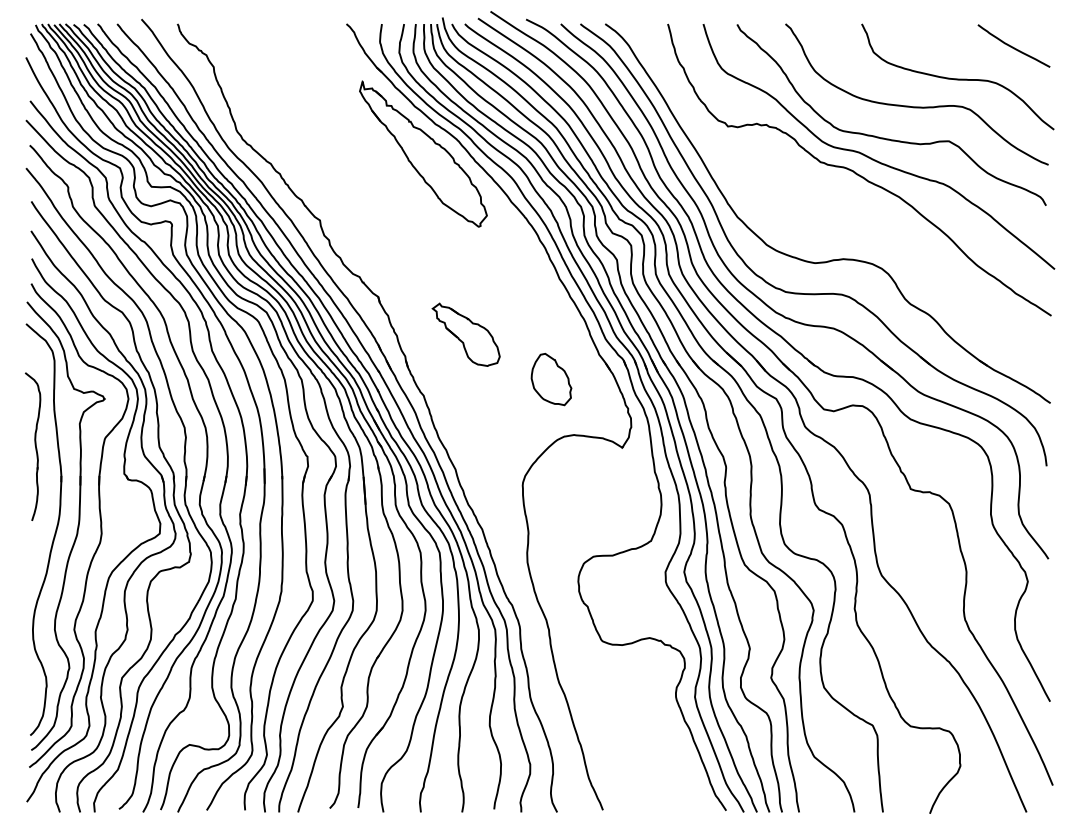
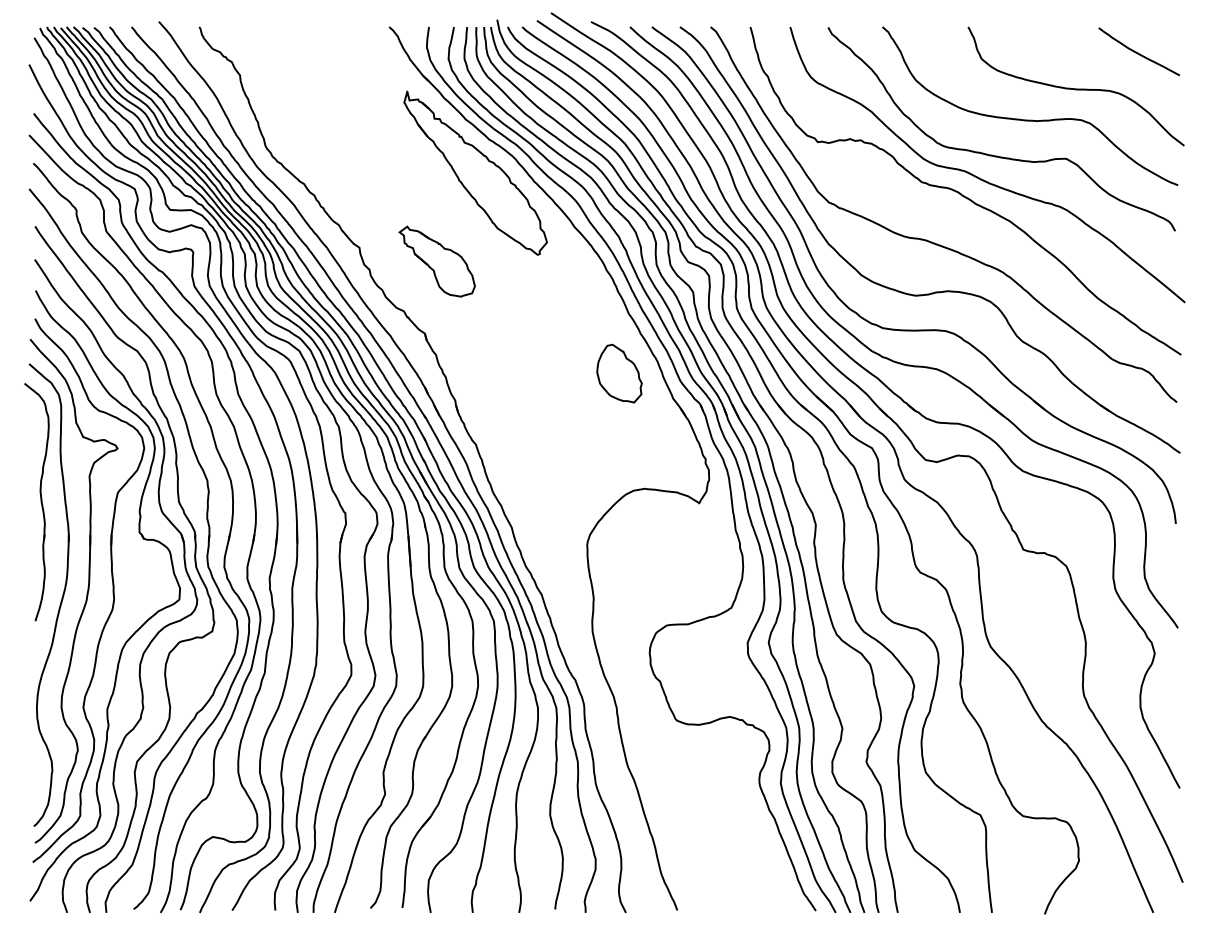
curve: (831, 215) -> (934, 242), added
part: (465, 334) -> (436, 261), moved
part: (551, 379) -> (619, 373), moved
part: (32, 446) -> (36, 501), size x1.43

